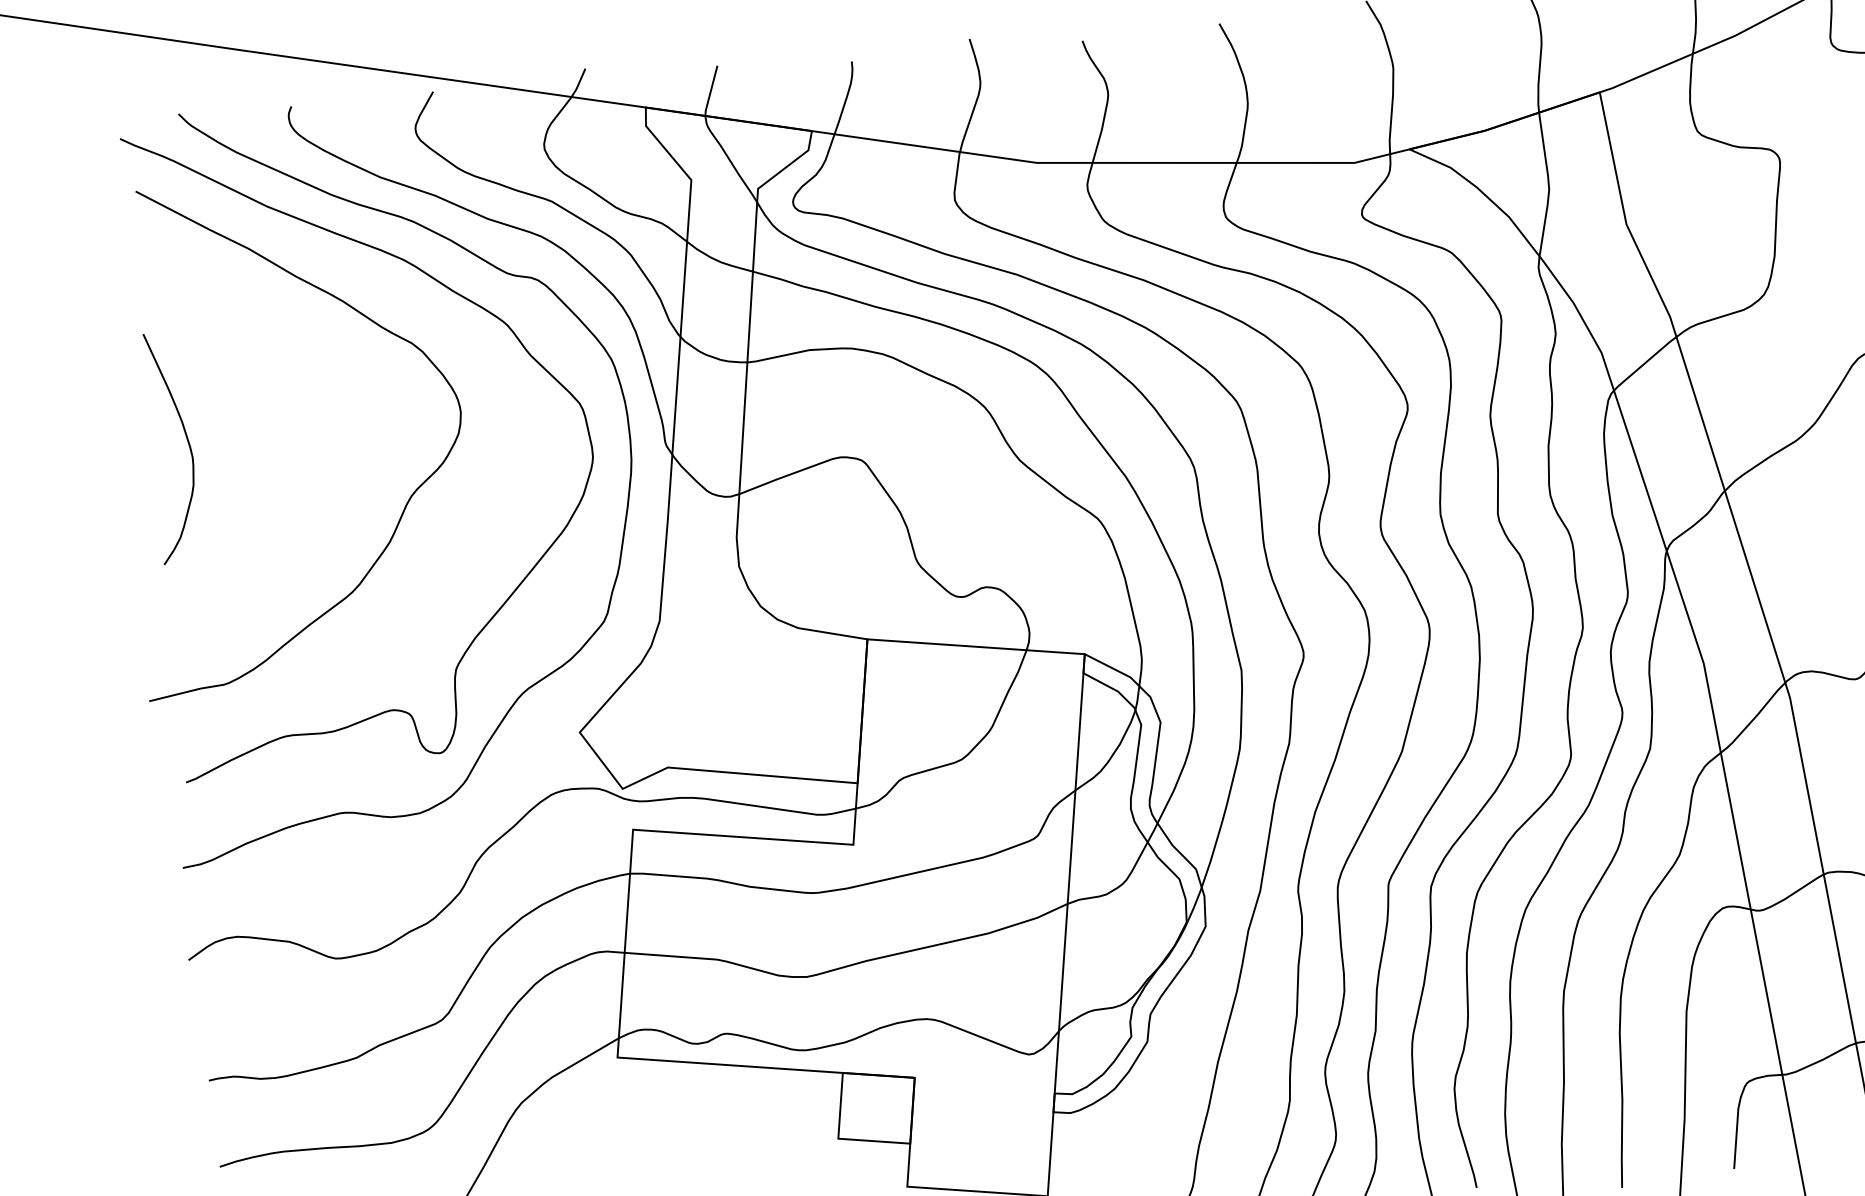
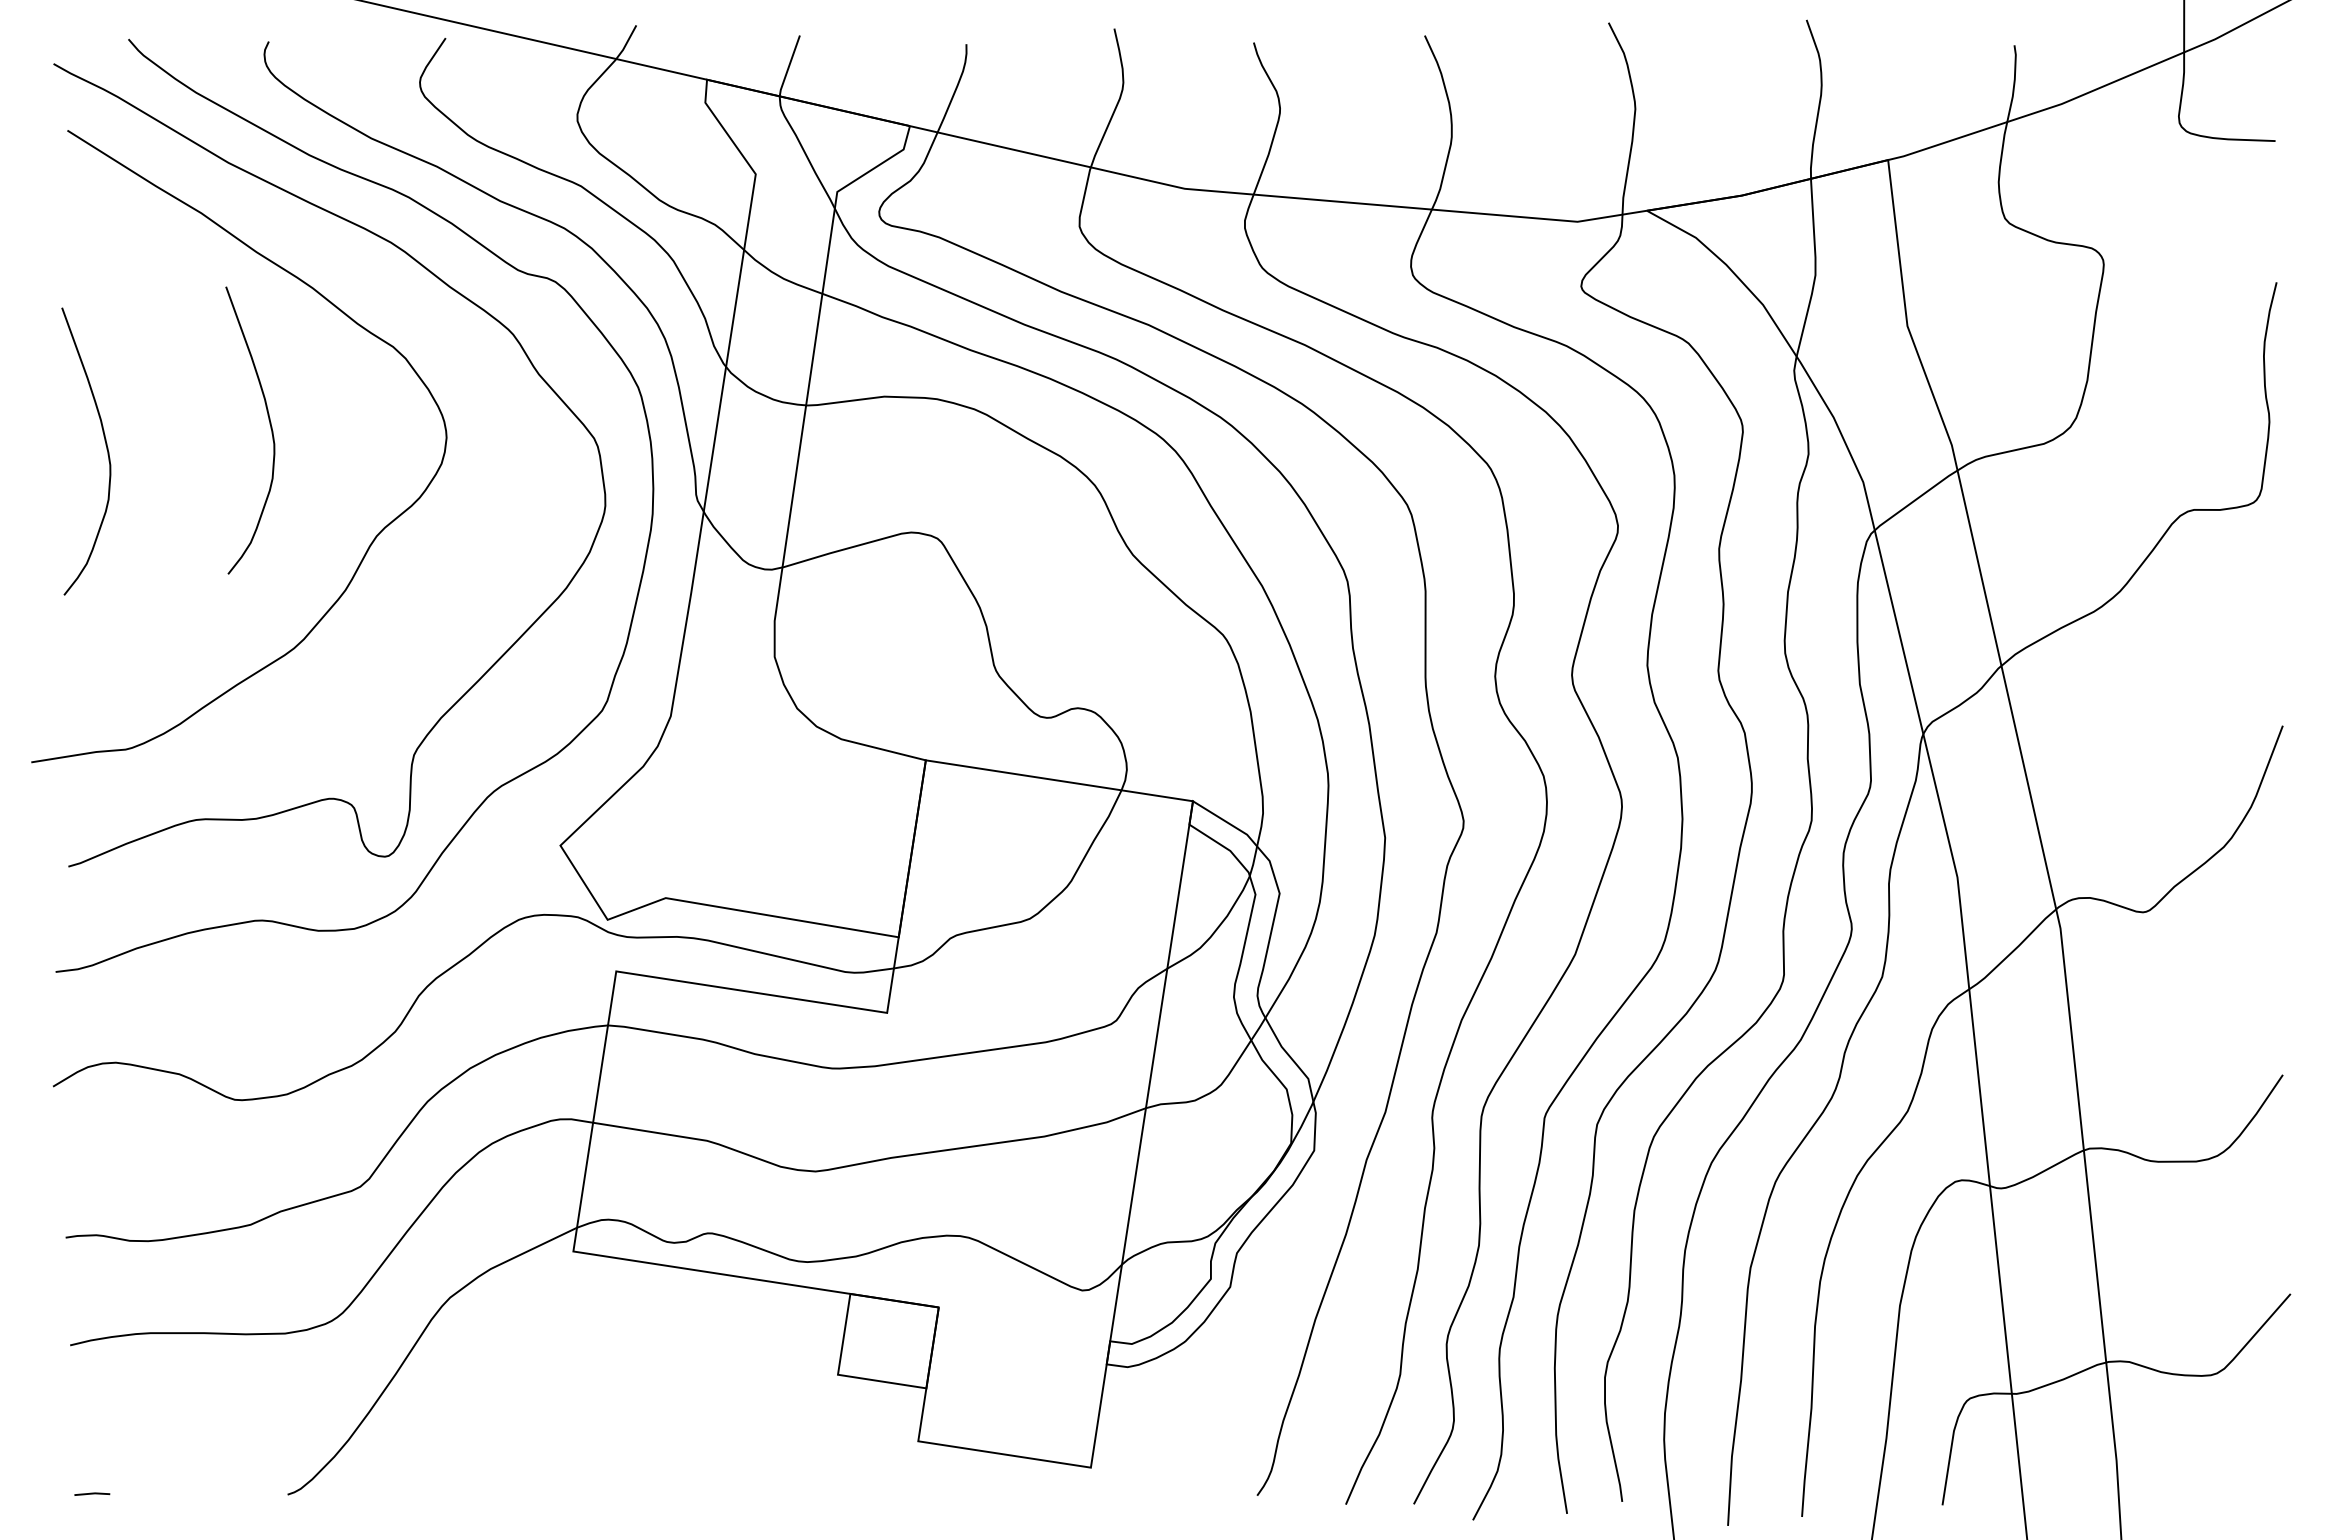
curve: (317, 413) -> (269, 424), added

